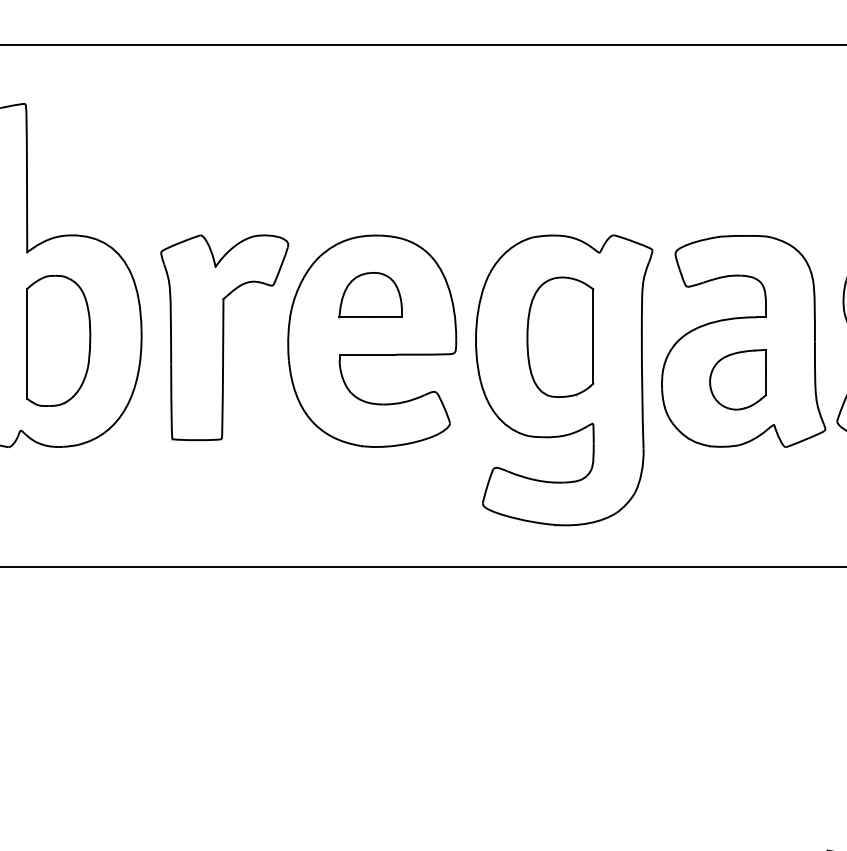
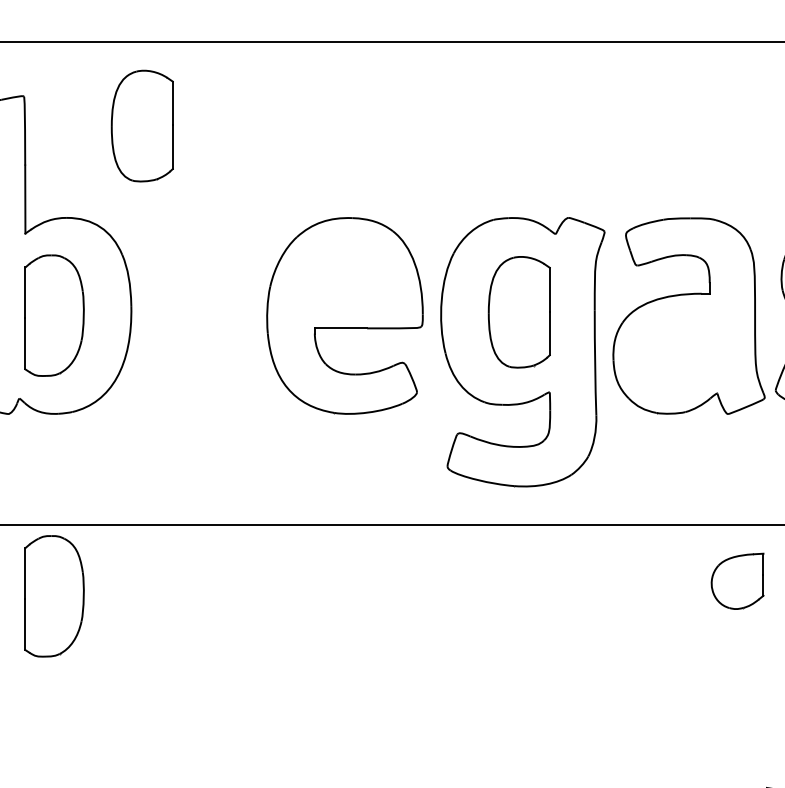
part: (153, 135) -> (142, 125), added
part: (370, 295) -> (343, 273), removed
part: (224, 337) -> (208, 312), removed
part: (738, 379) -> (738, 581), moved
part: (58, 643) -> (54, 595), added

